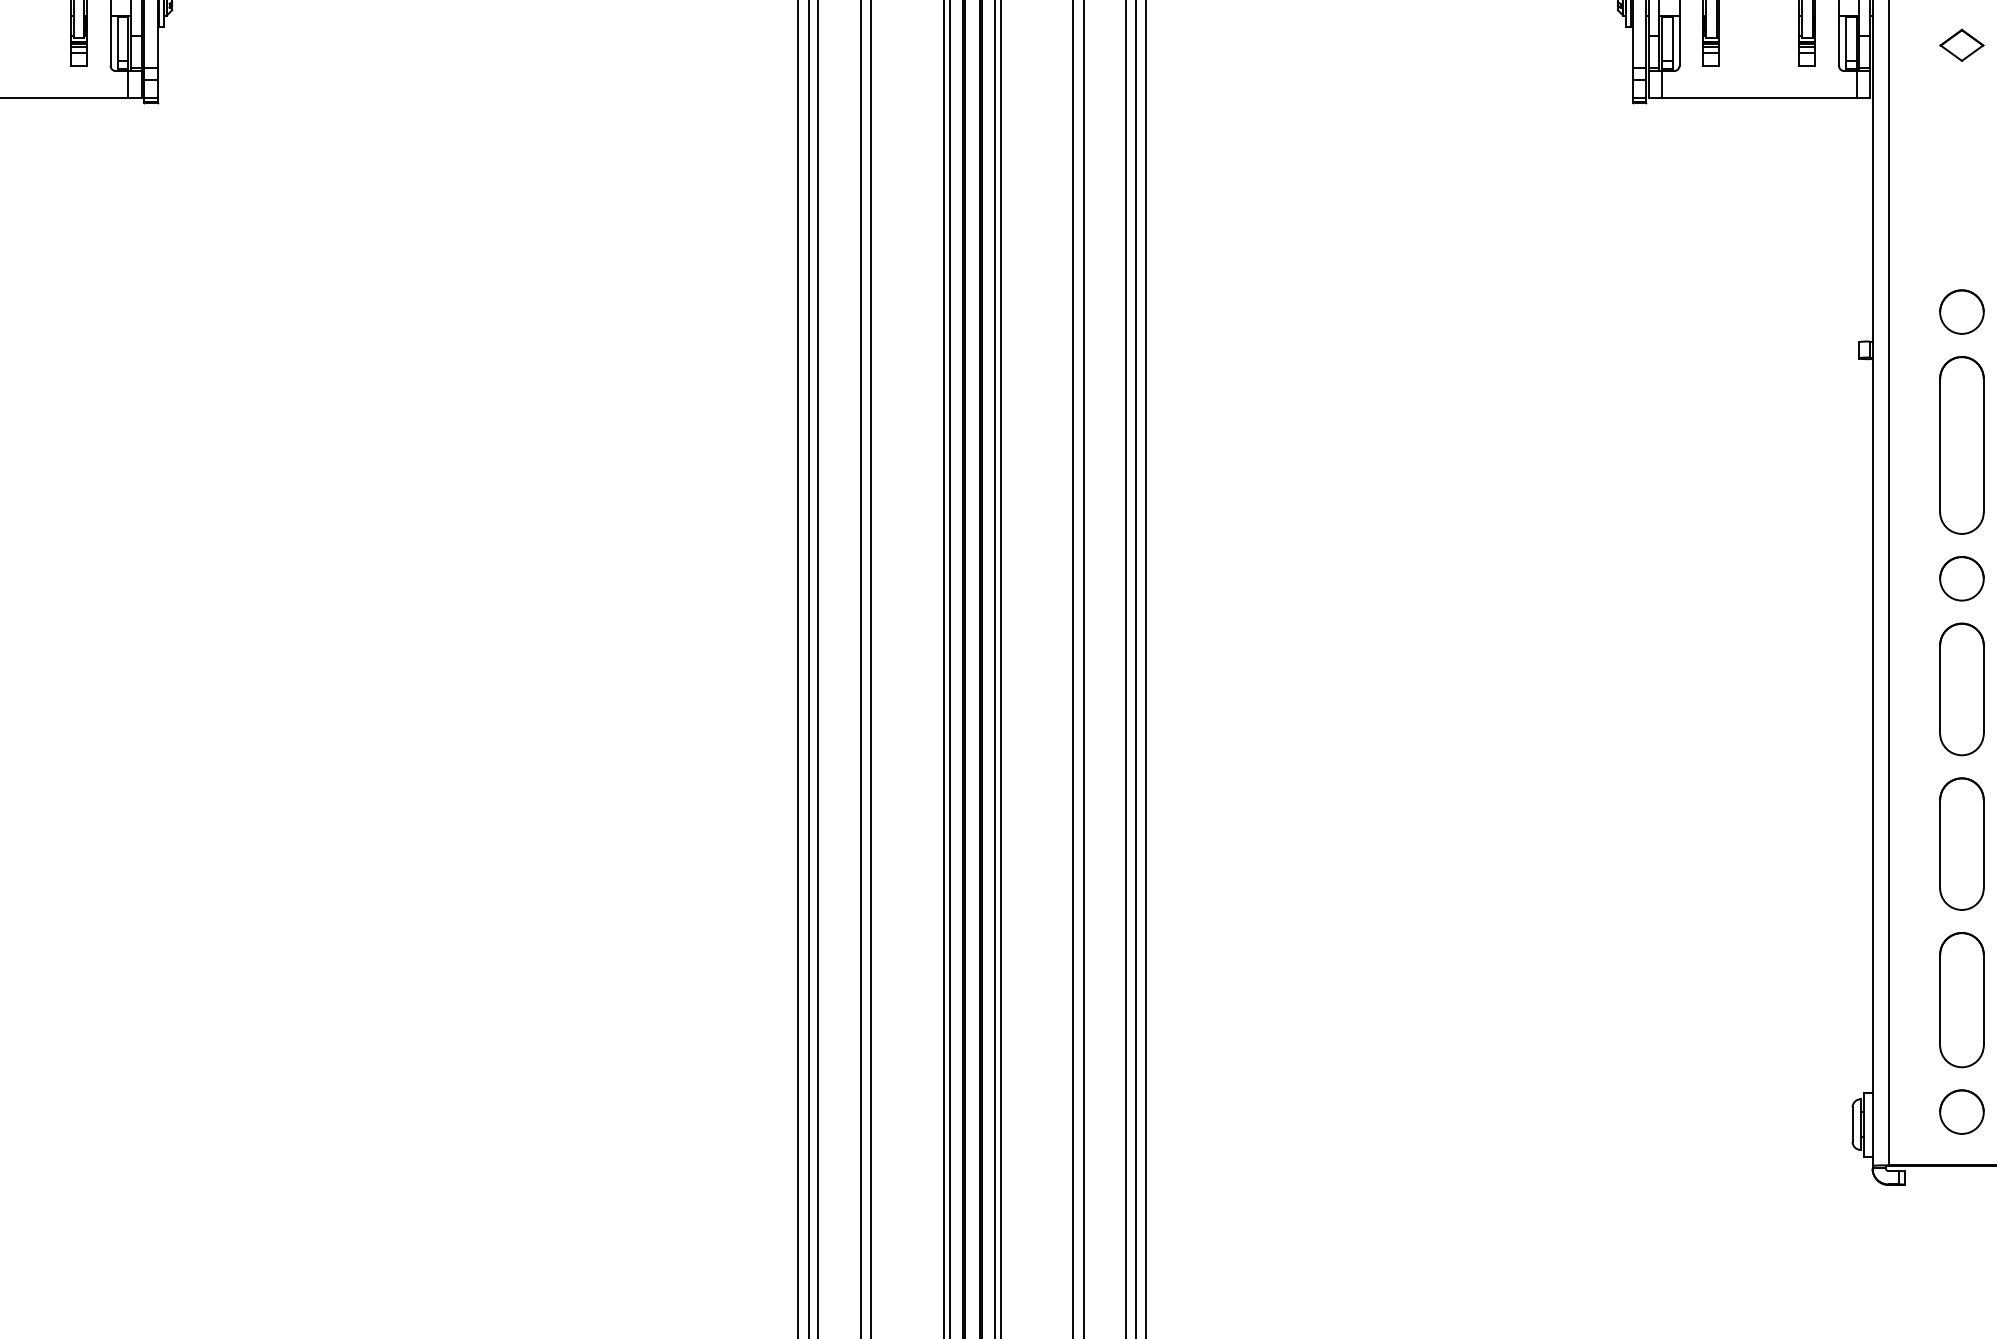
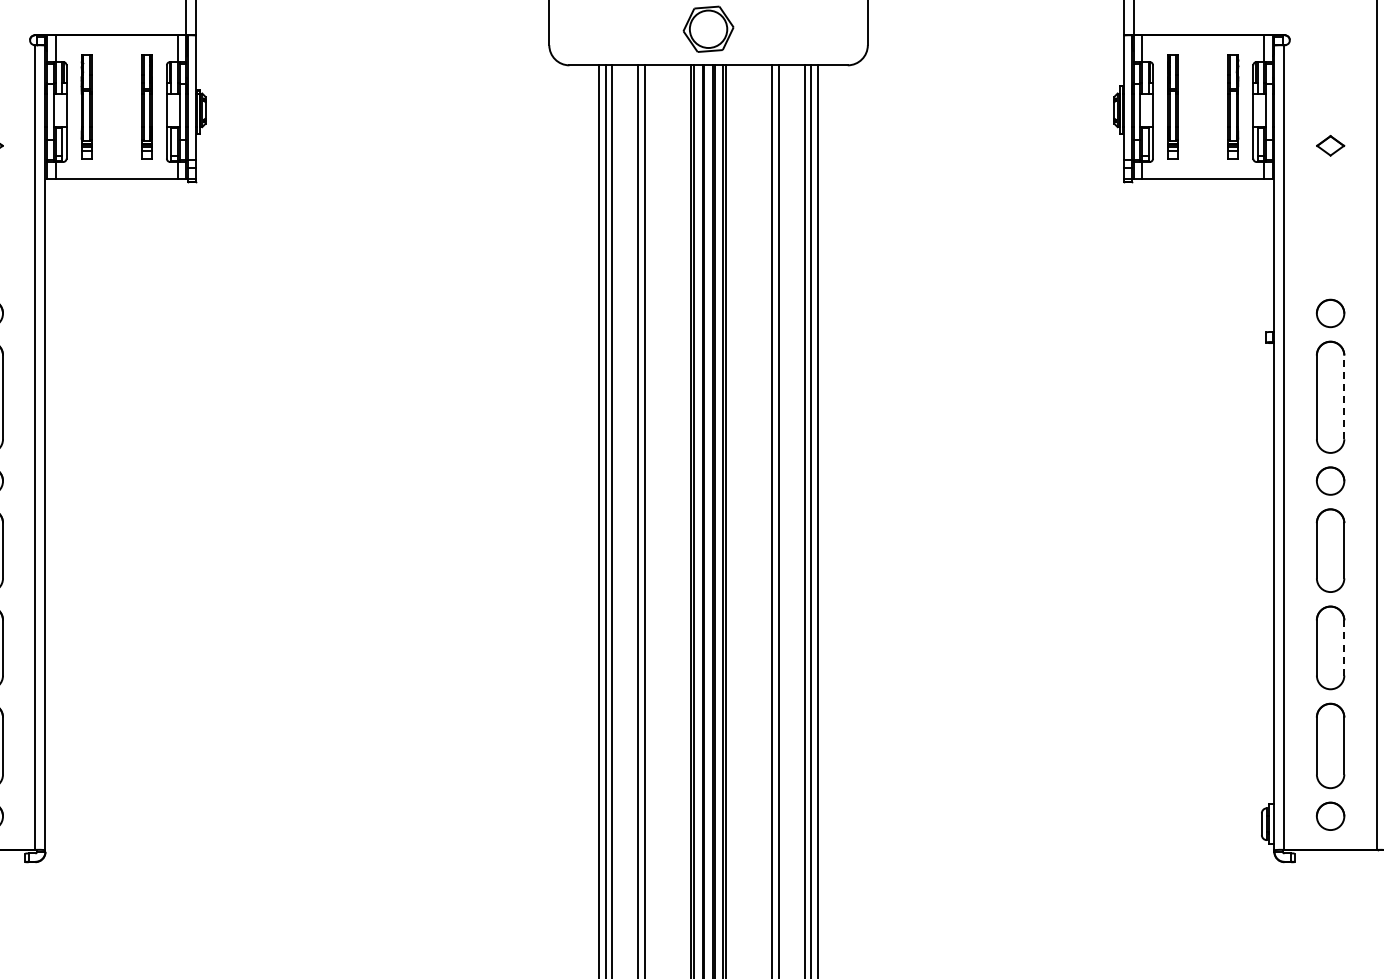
line: (1984, 445) -> (1344, 397), solid -> dashed
line: (1984, 843) -> (1344, 647), solid -> dashed

